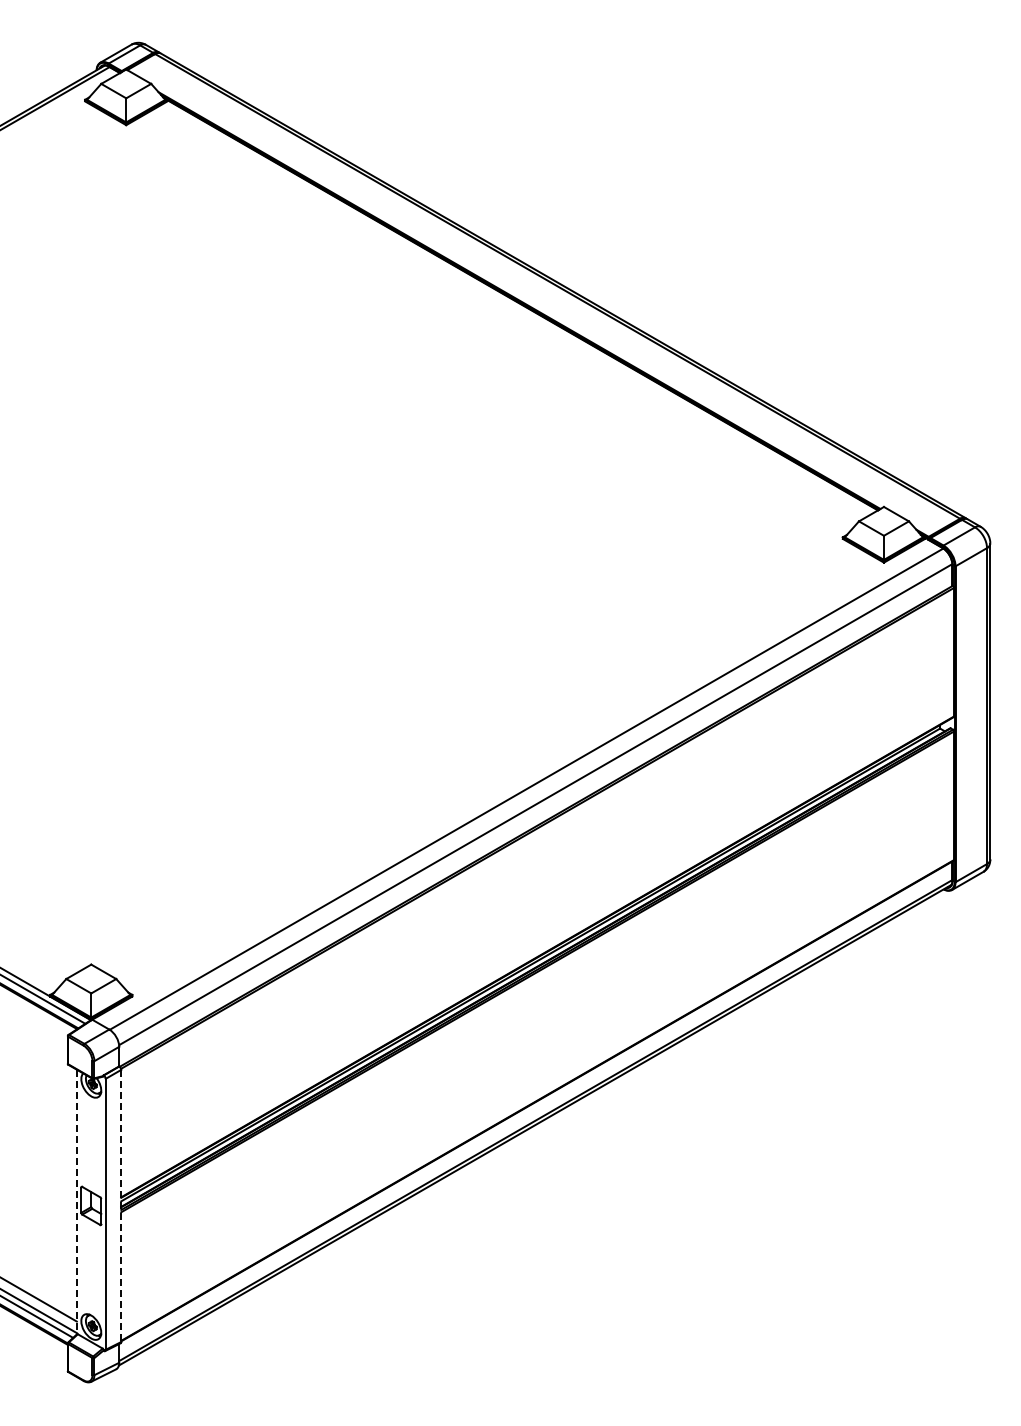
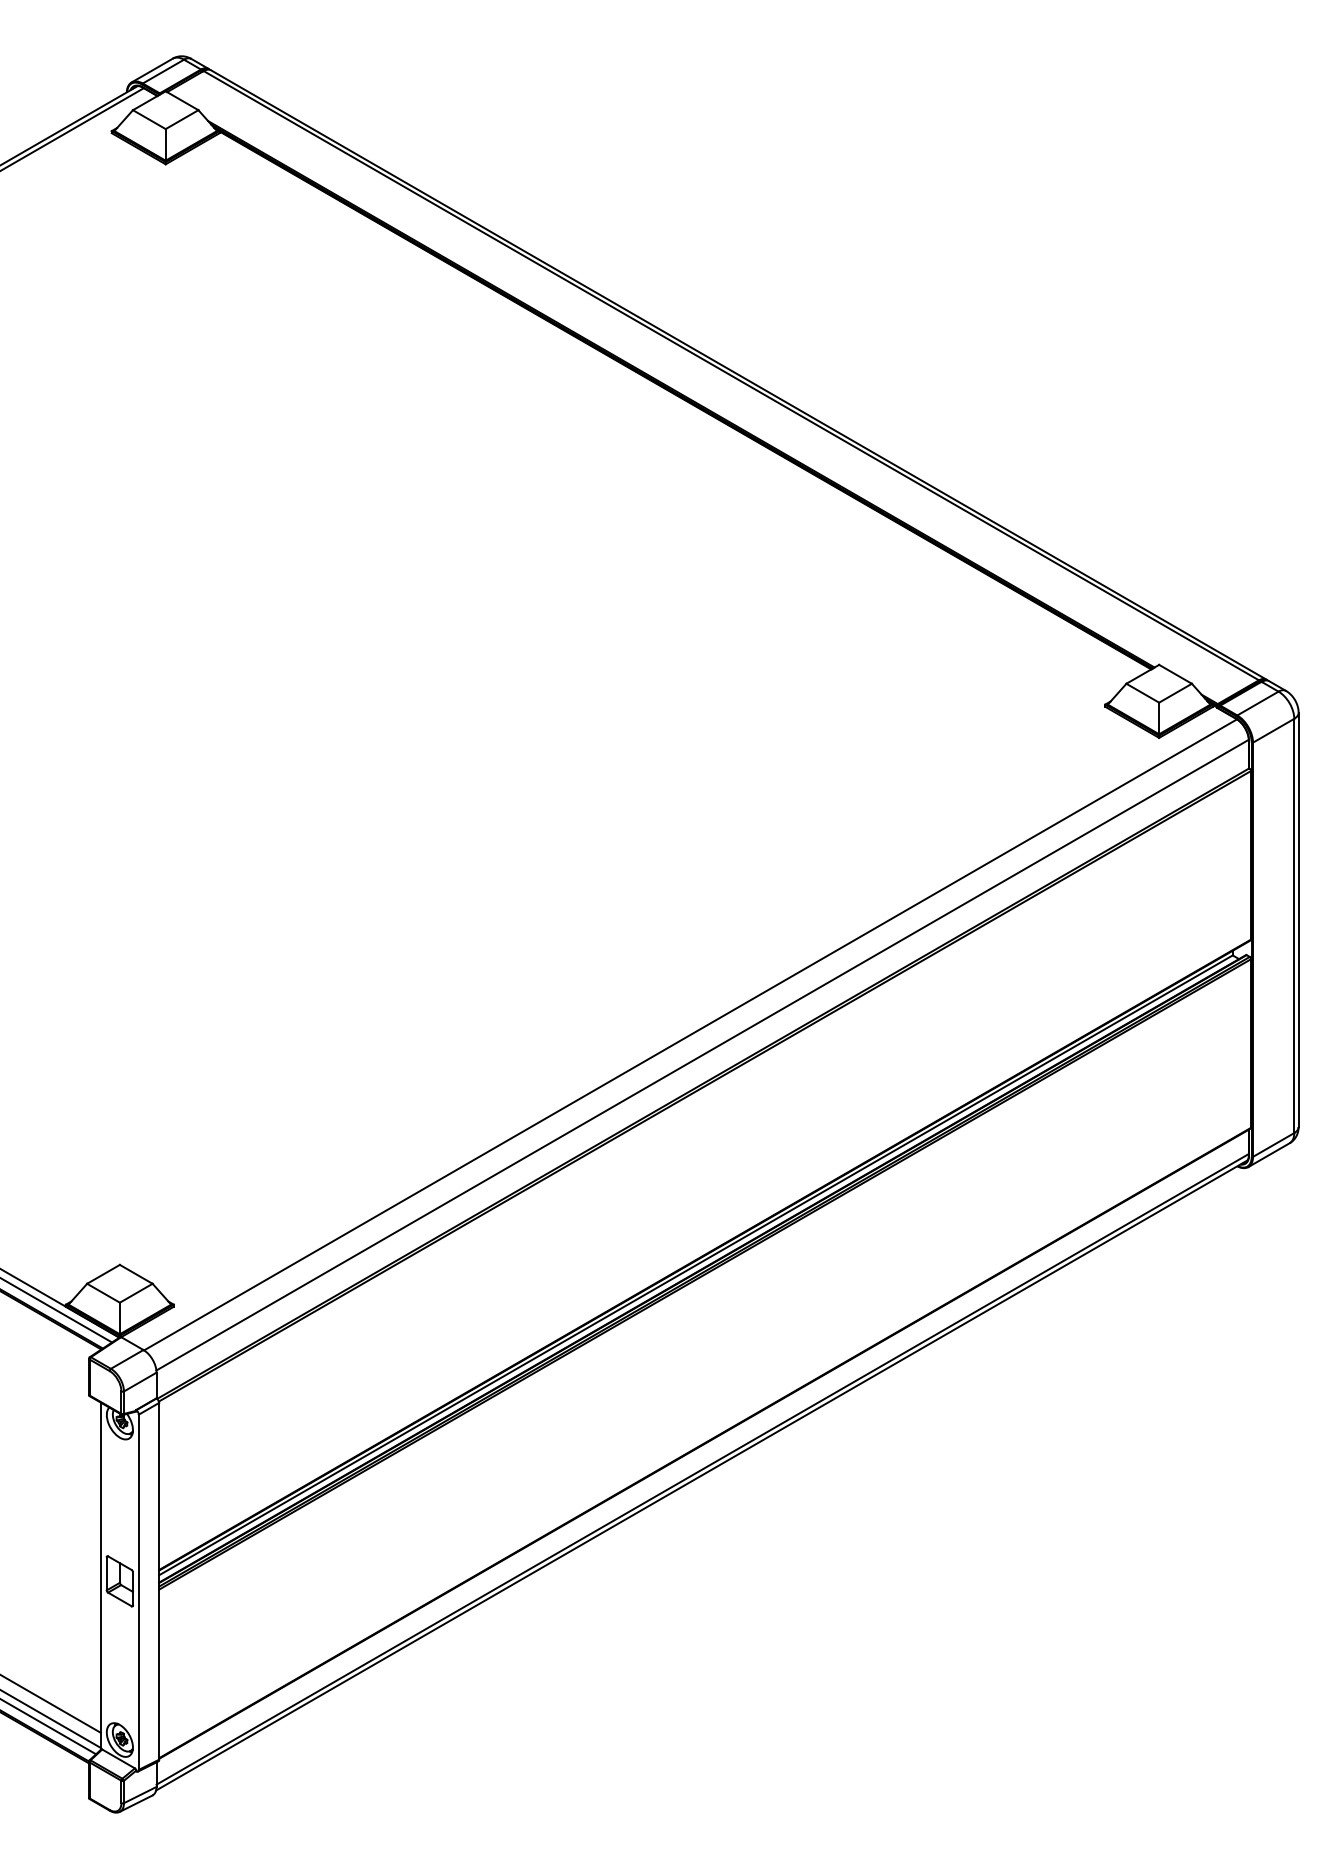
line: (76, 1202) -> (100, 1576), dashed -> solid
line: (121, 1206) -> (159, 1582), dashed -> solid

